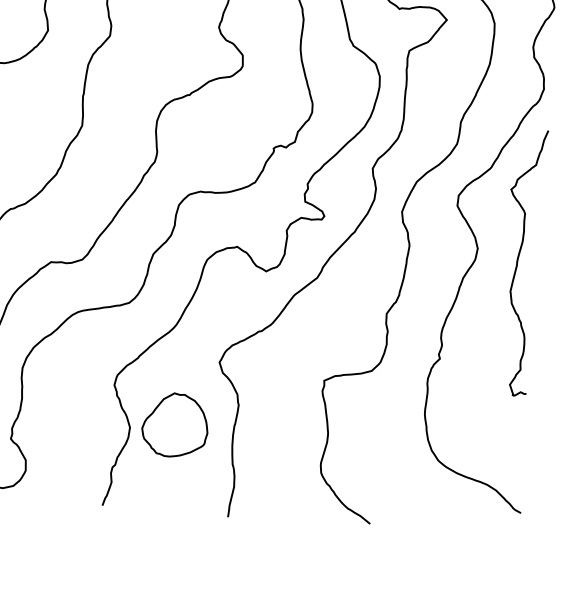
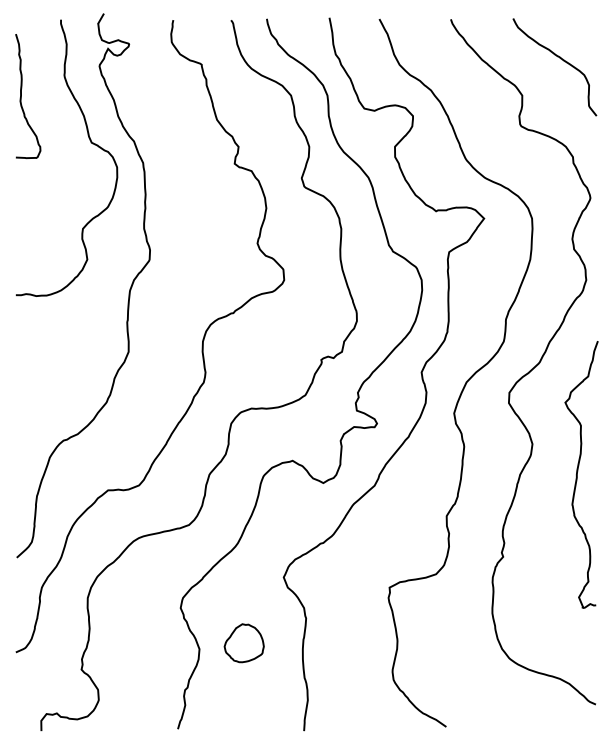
curve: (517, 262) -> (577, 474), moved
part: (174, 424) -> (243, 642), size x0.6

